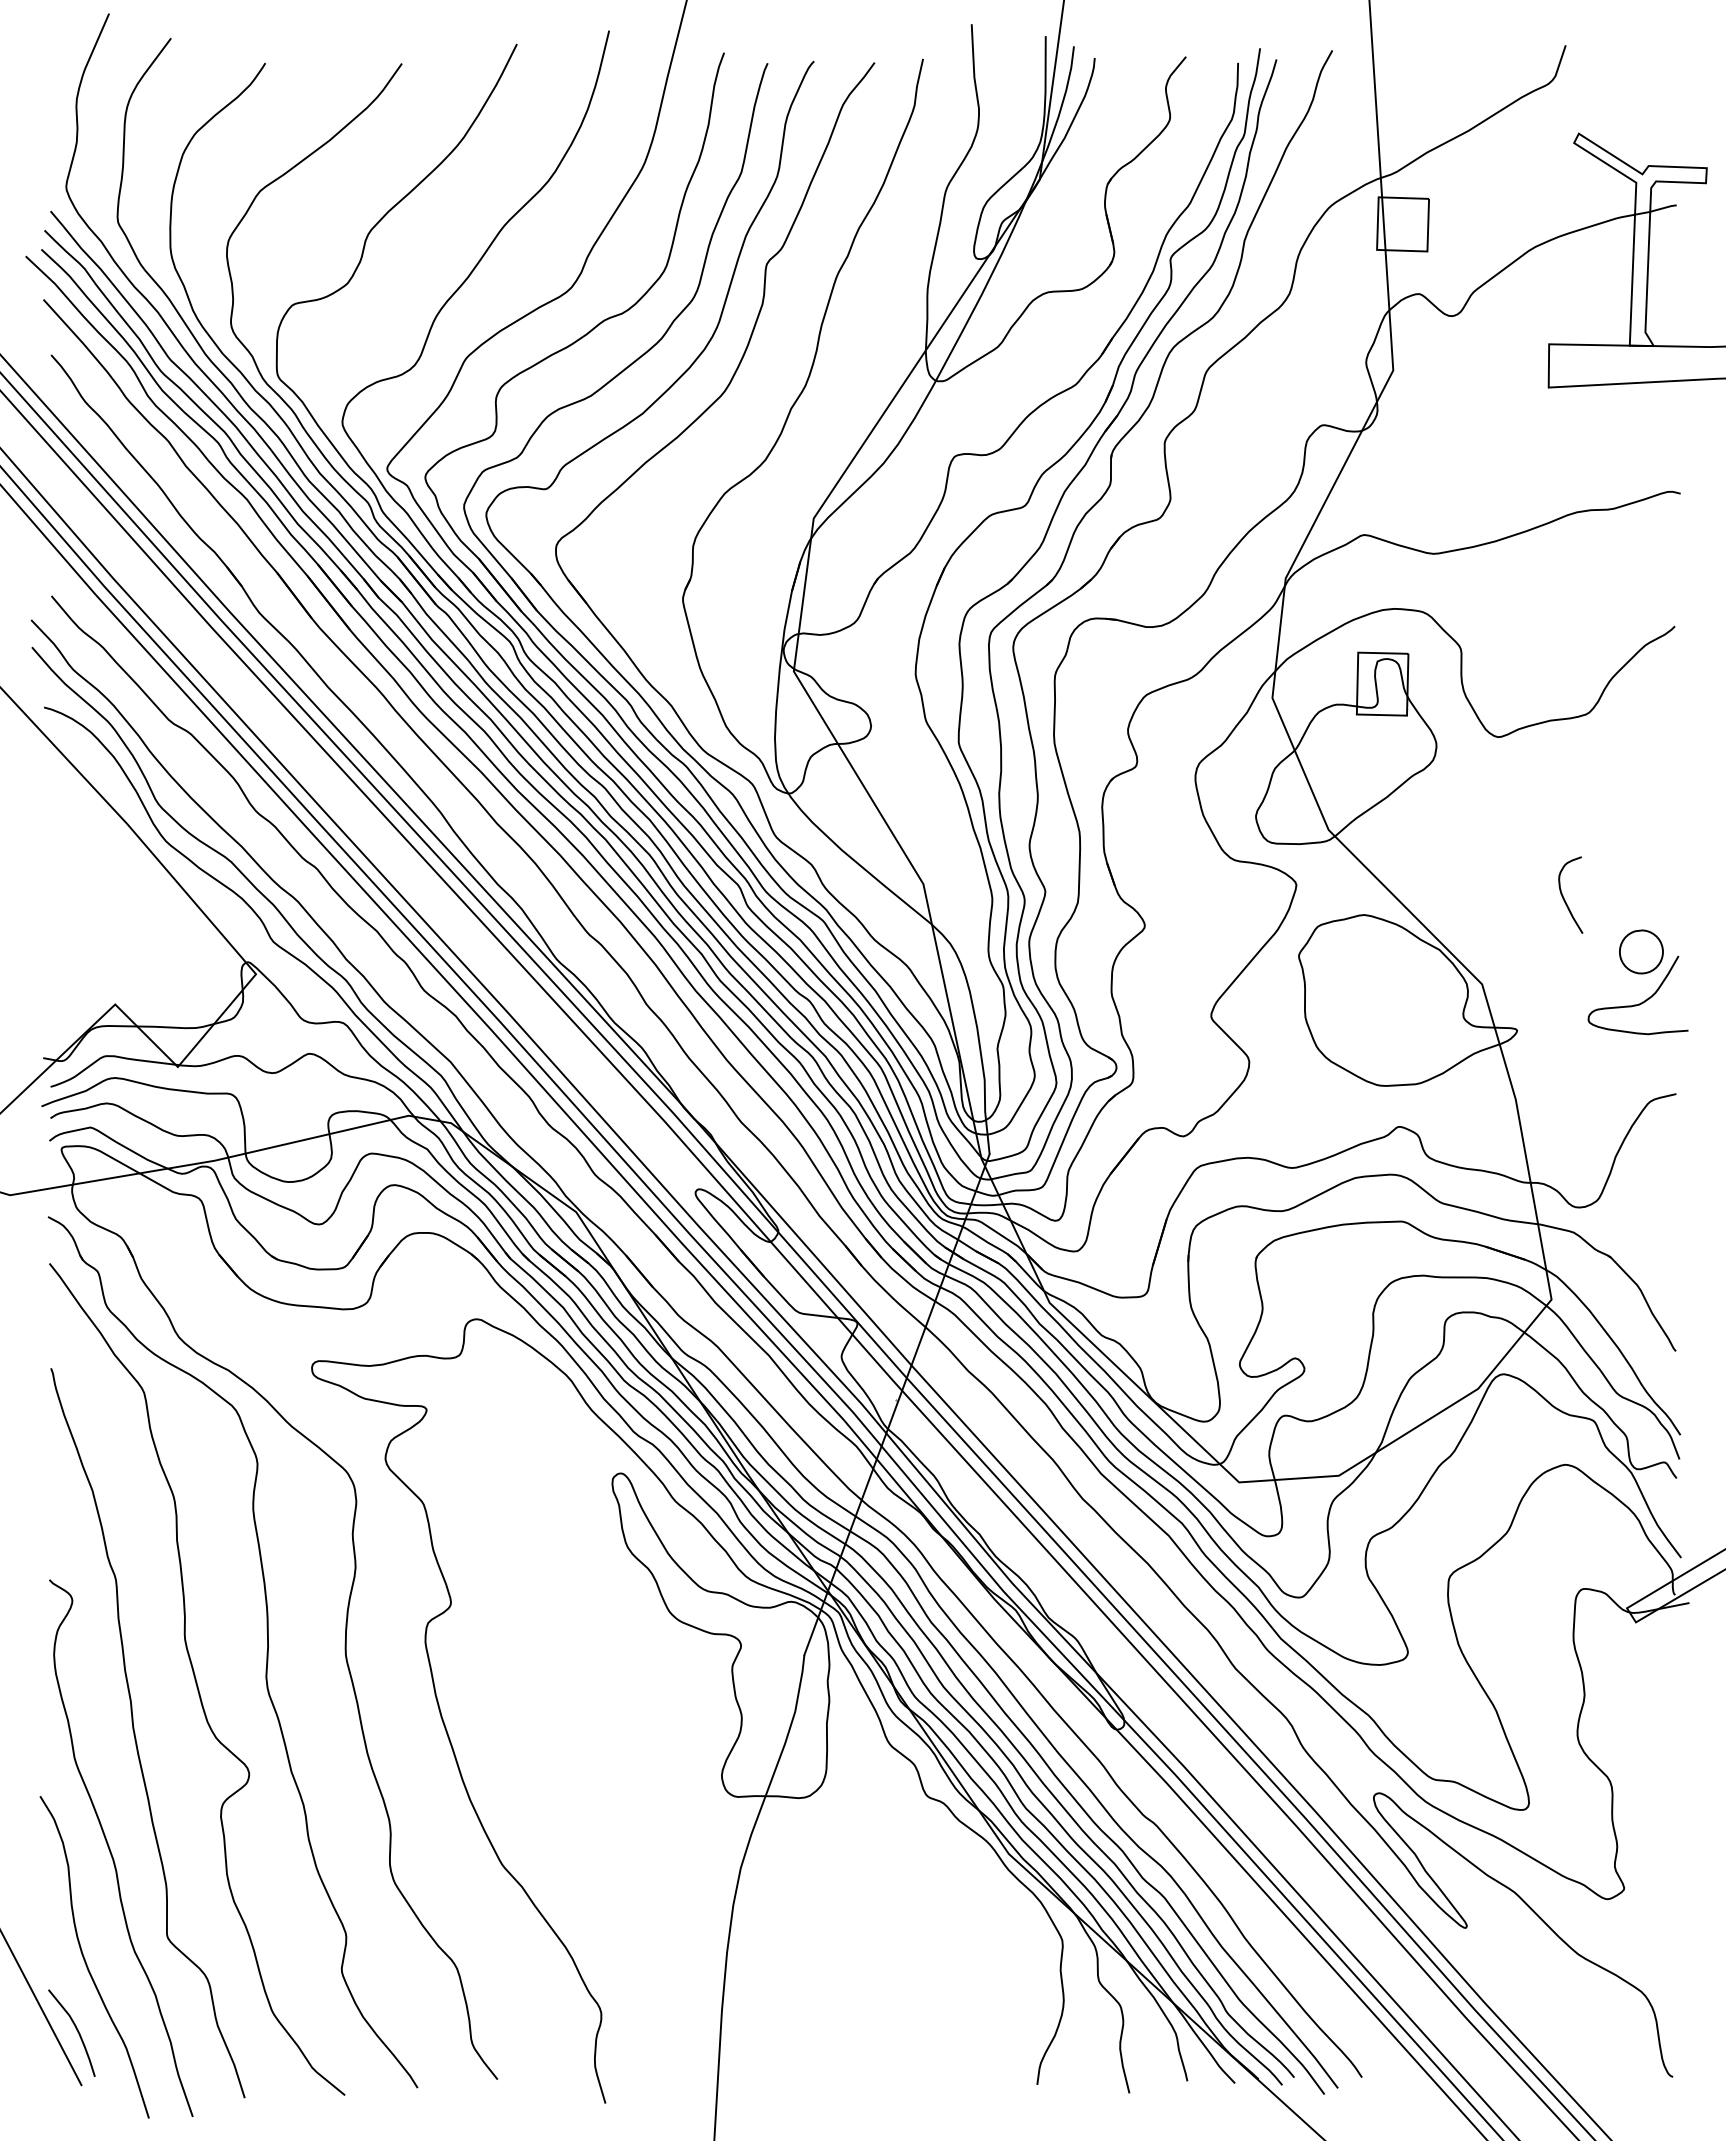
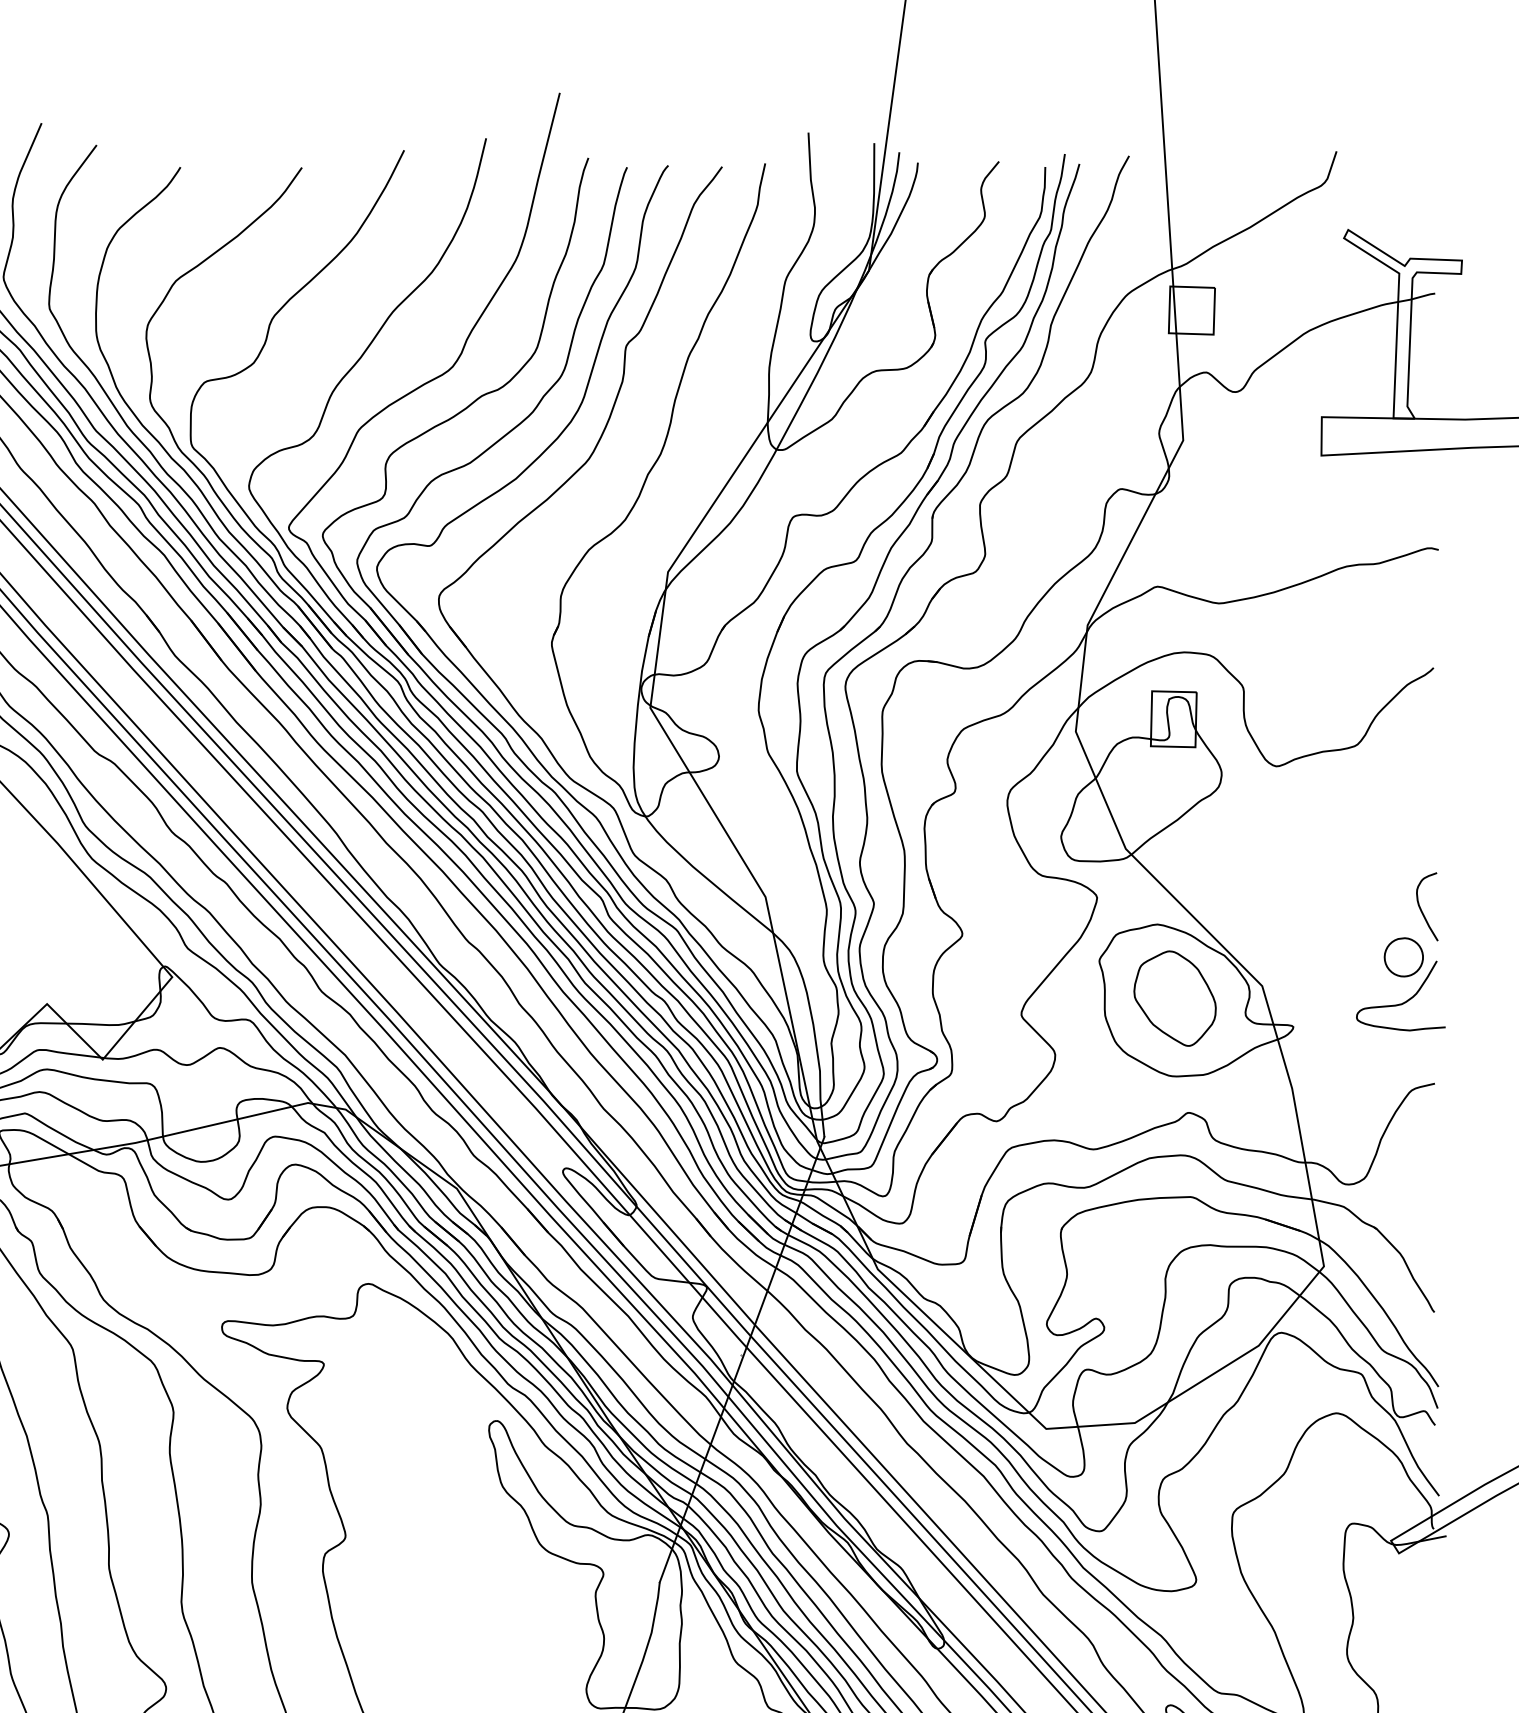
curve: (1564, 897) -> (1421, 908), moved
part: (1383, 998) -> (1174, 998), added

